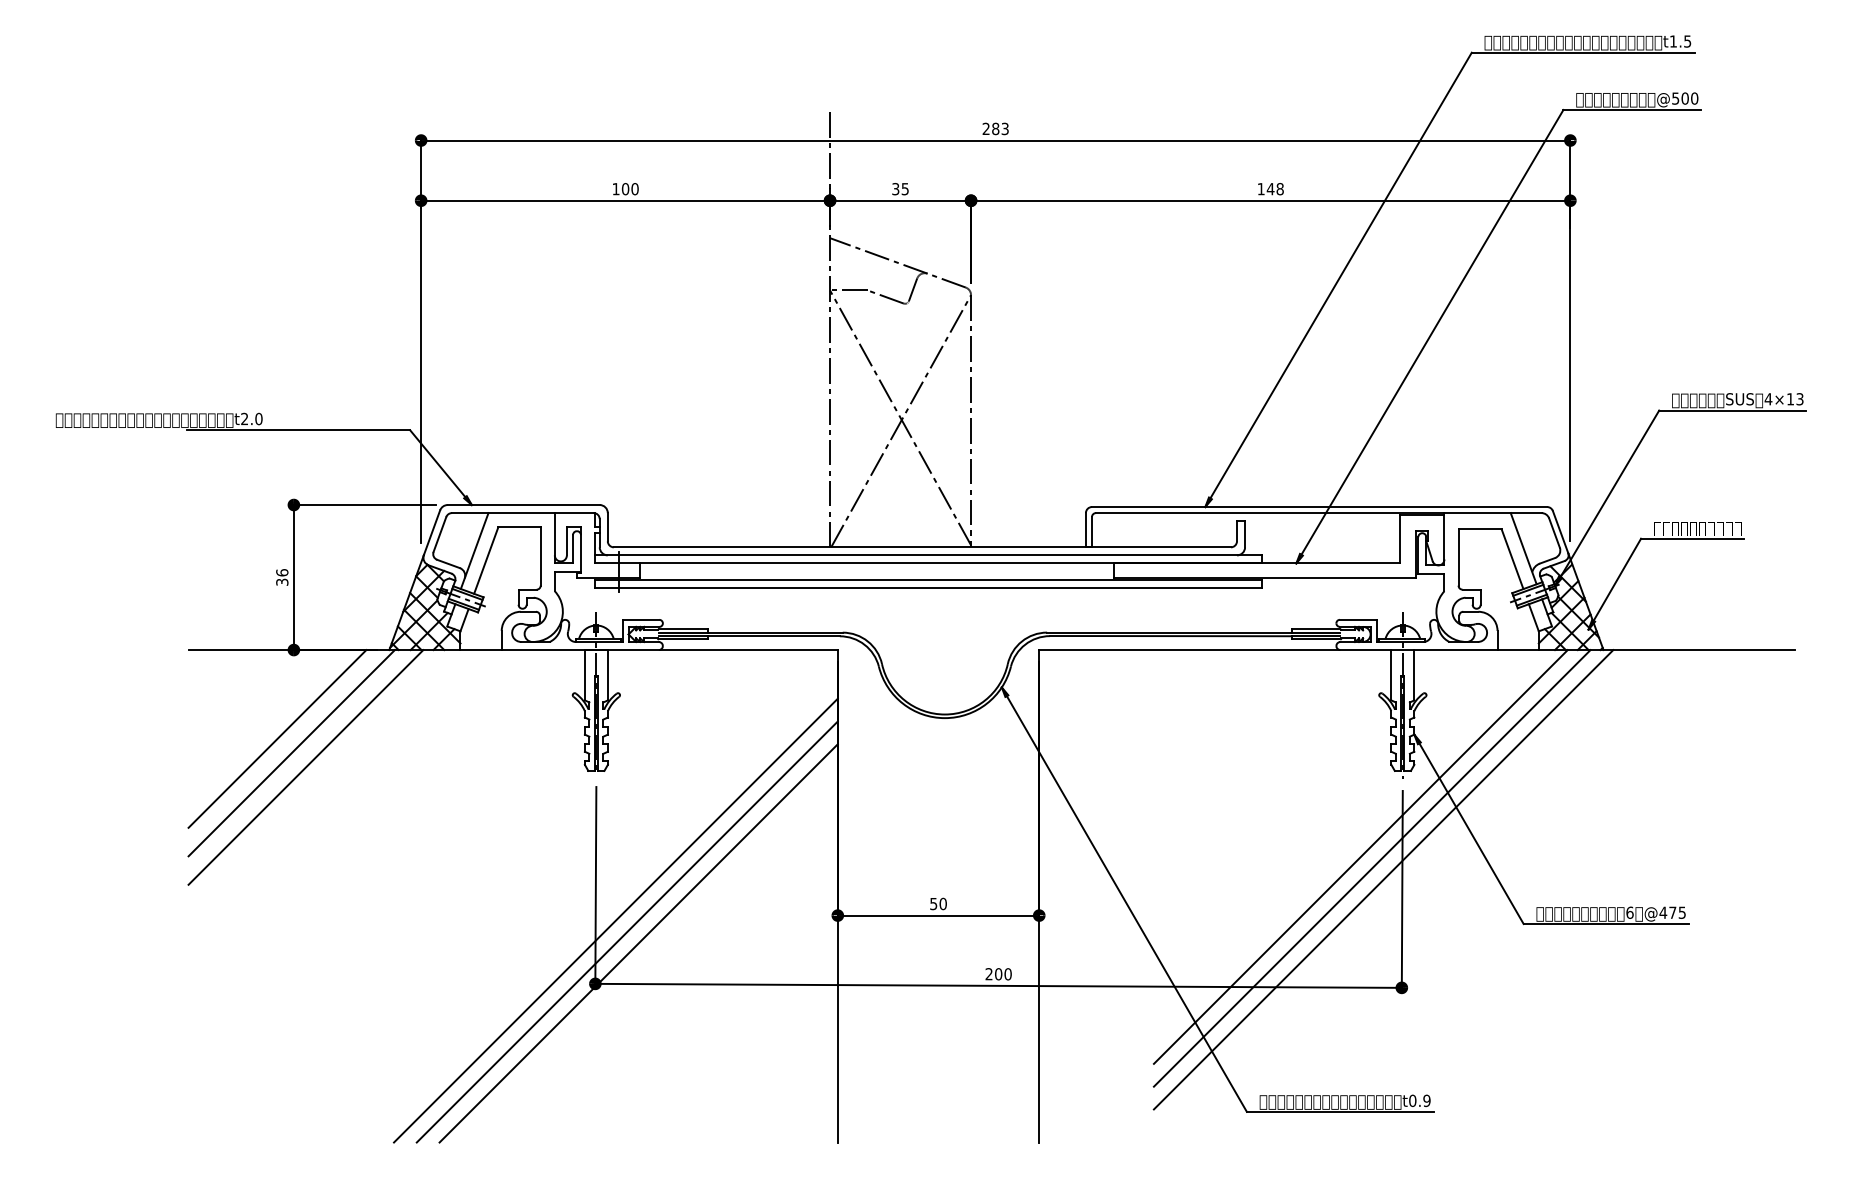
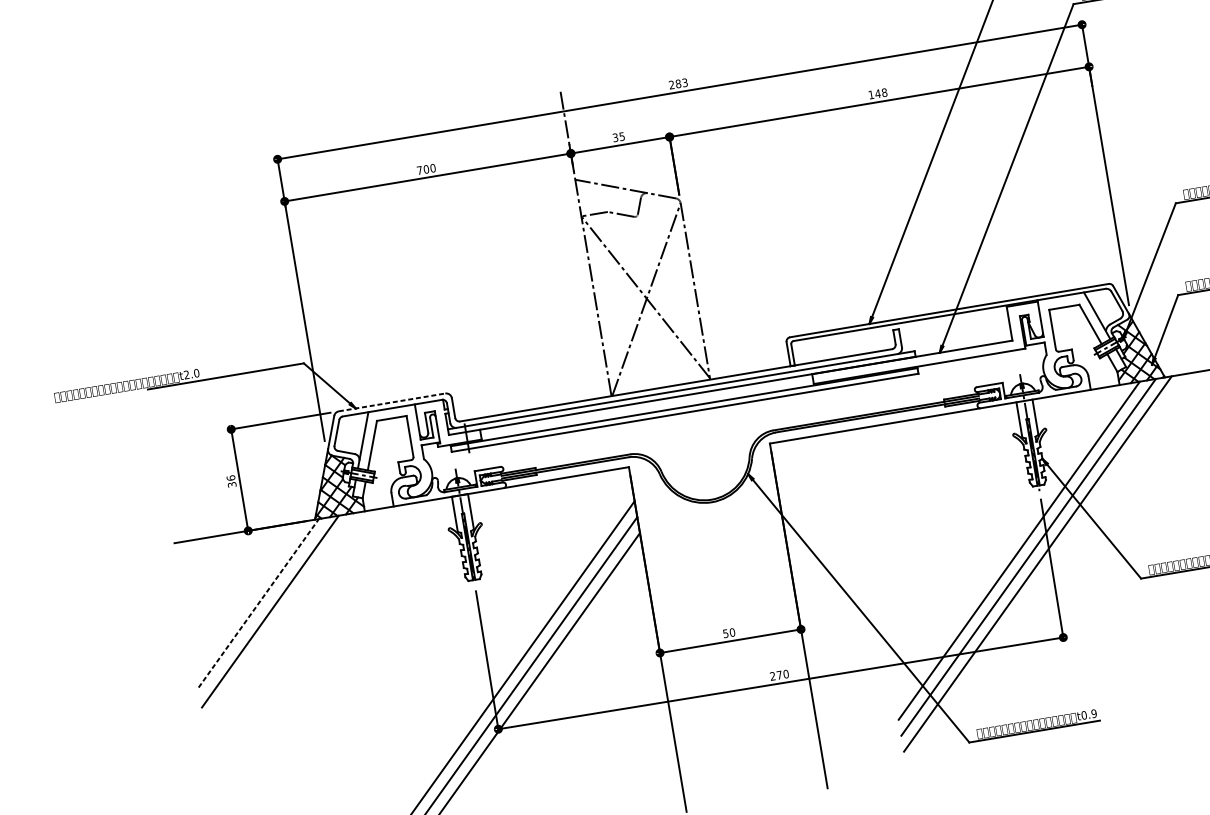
text: (615, 189) -> (419, 170), 100 -> 700
line: (524, 505) -> (392, 402), solid -> dashed
line: (277, 738) -> (247, 594), removed
line: (291, 753) -> (258, 603), solid -> dashed
text: (998, 974) -> (779, 675), 200 -> 270

